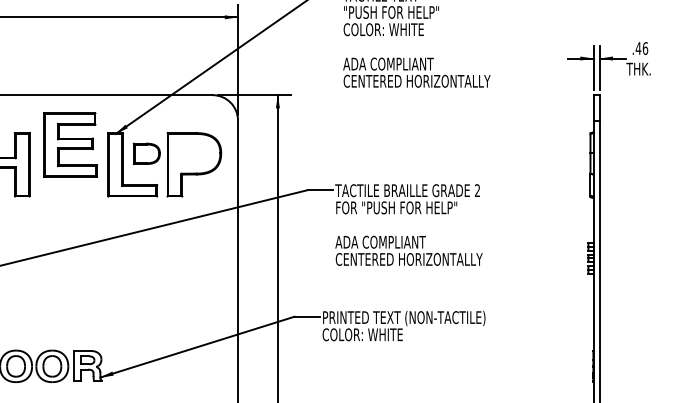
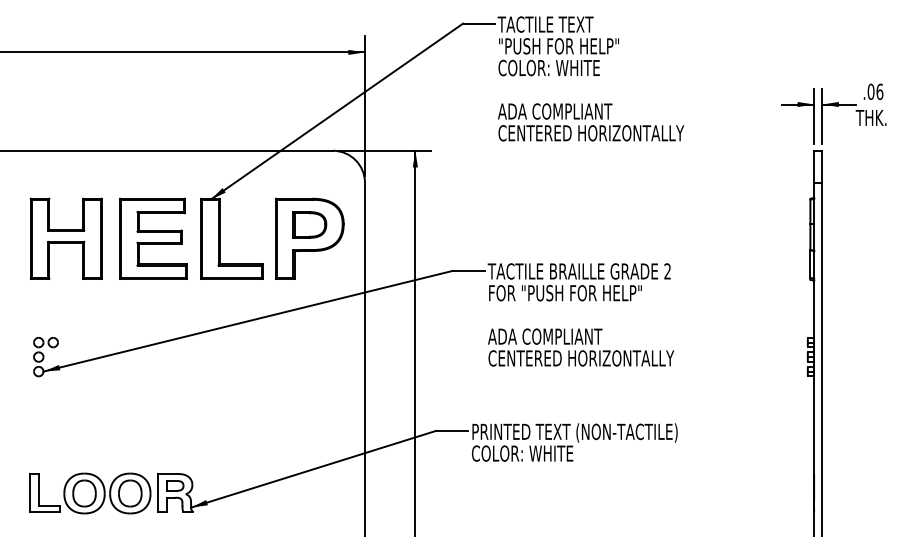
text: (638, 48) -> (870, 91), .46 -> .06
part: (70, 144) -> (153, 238), moved
part: (146, 153) -> (309, 224), moved

